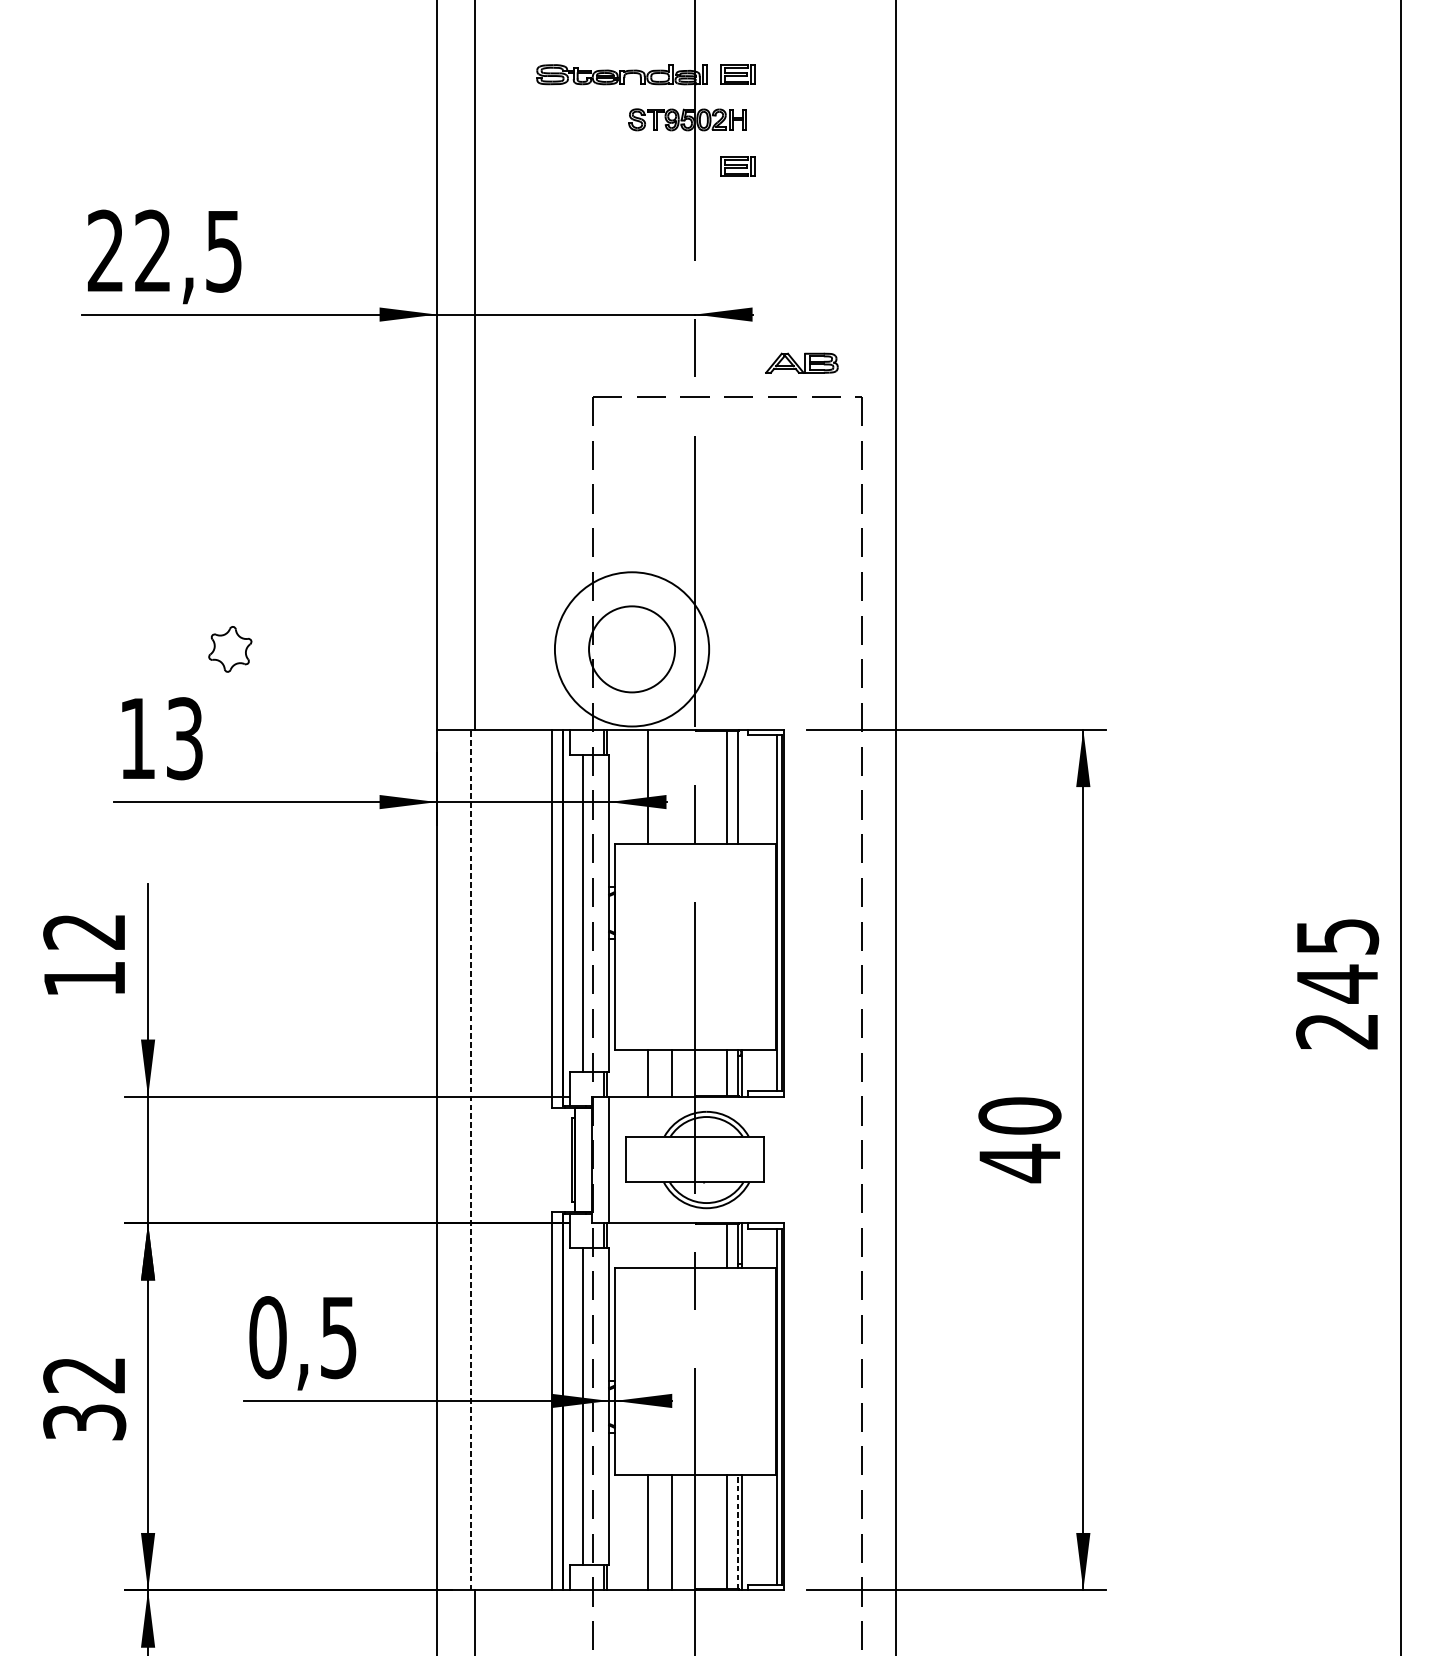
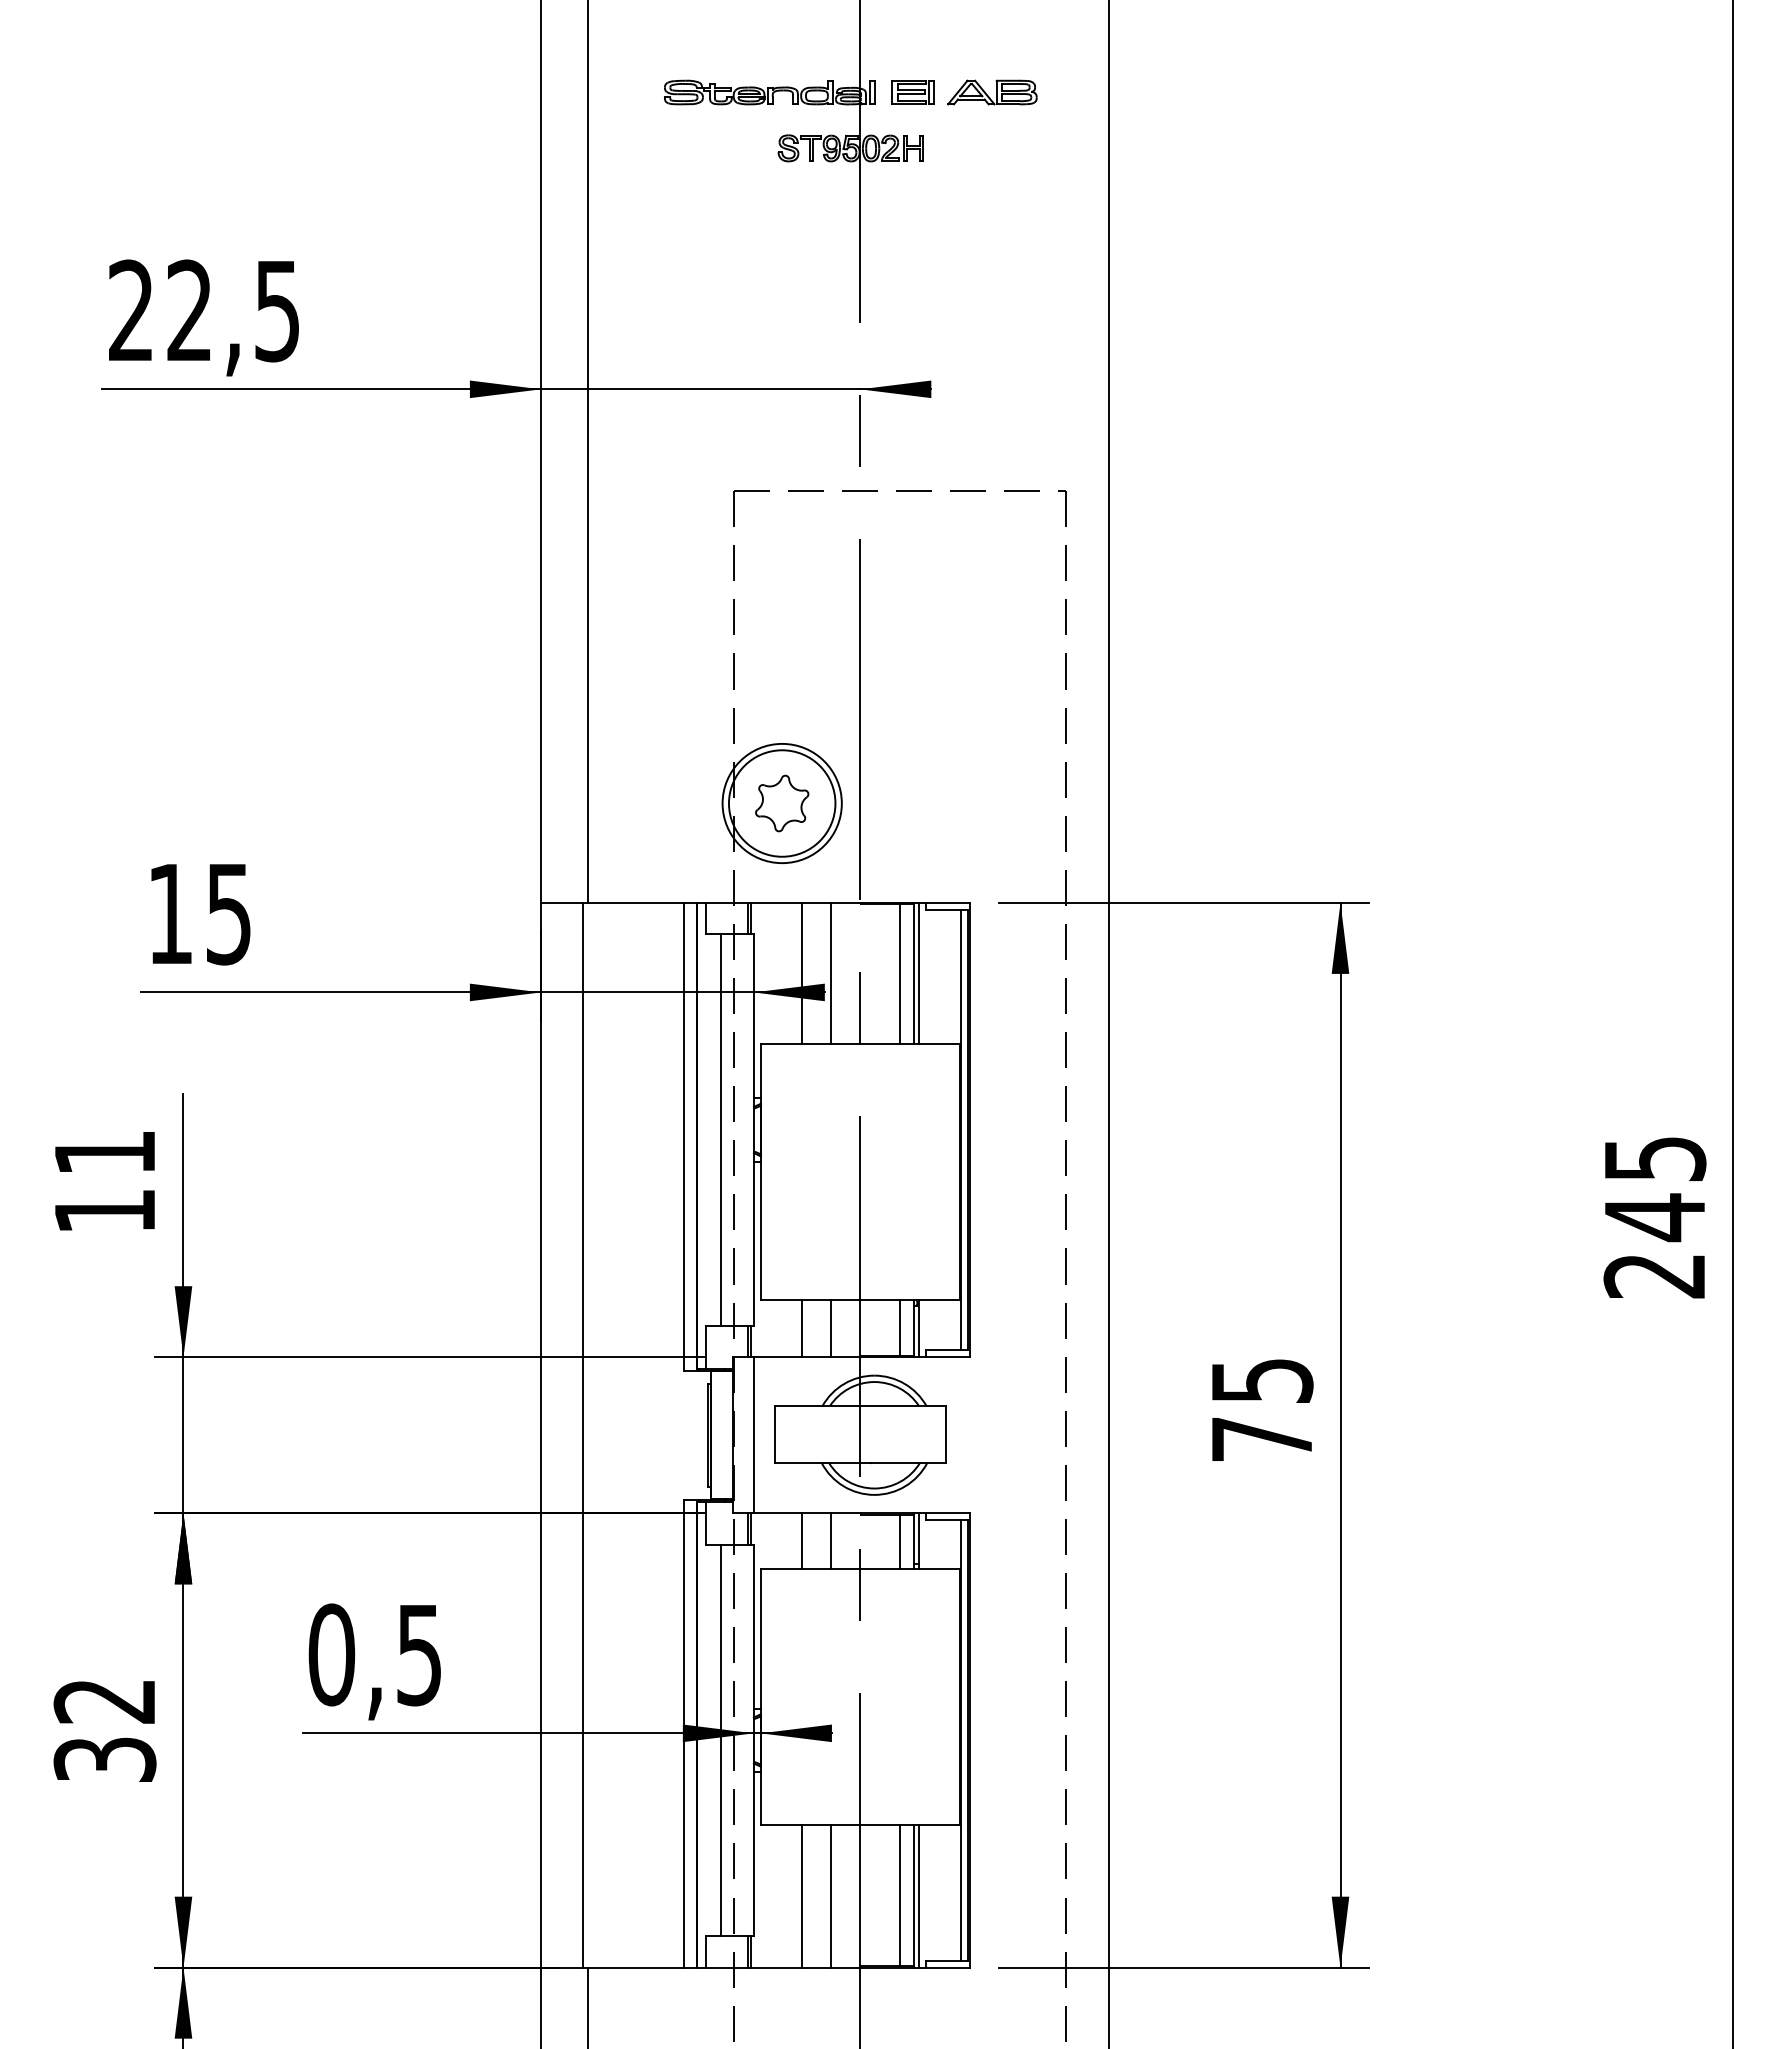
part: (737, 166) -> (912, 206), removed
part: (802, 363) -> (992, 92), moved
part: (230, 649) -> (782, 803), moved
circle: (631, 649) -> (781, 803), size x0.62
text: (184, 738) -> (228, 913), 13 -> 15
line: (671, 786) -> (831, 973), added
line: (742, 786) -> (918, 973), added
text: (83, 932) -> (103, 1153), 12 -> 11
text: (1019, 1140) -> (1261, 1410), 40 -> 75
line: (471, 1159) -> (583, 1434), dashed -> solid
line: (647, 1245) -> (801, 1541), added
line: (671, 1245) -> (831, 1541), added
line: (738, 1532) -> (913, 1895), dashed -> solid

